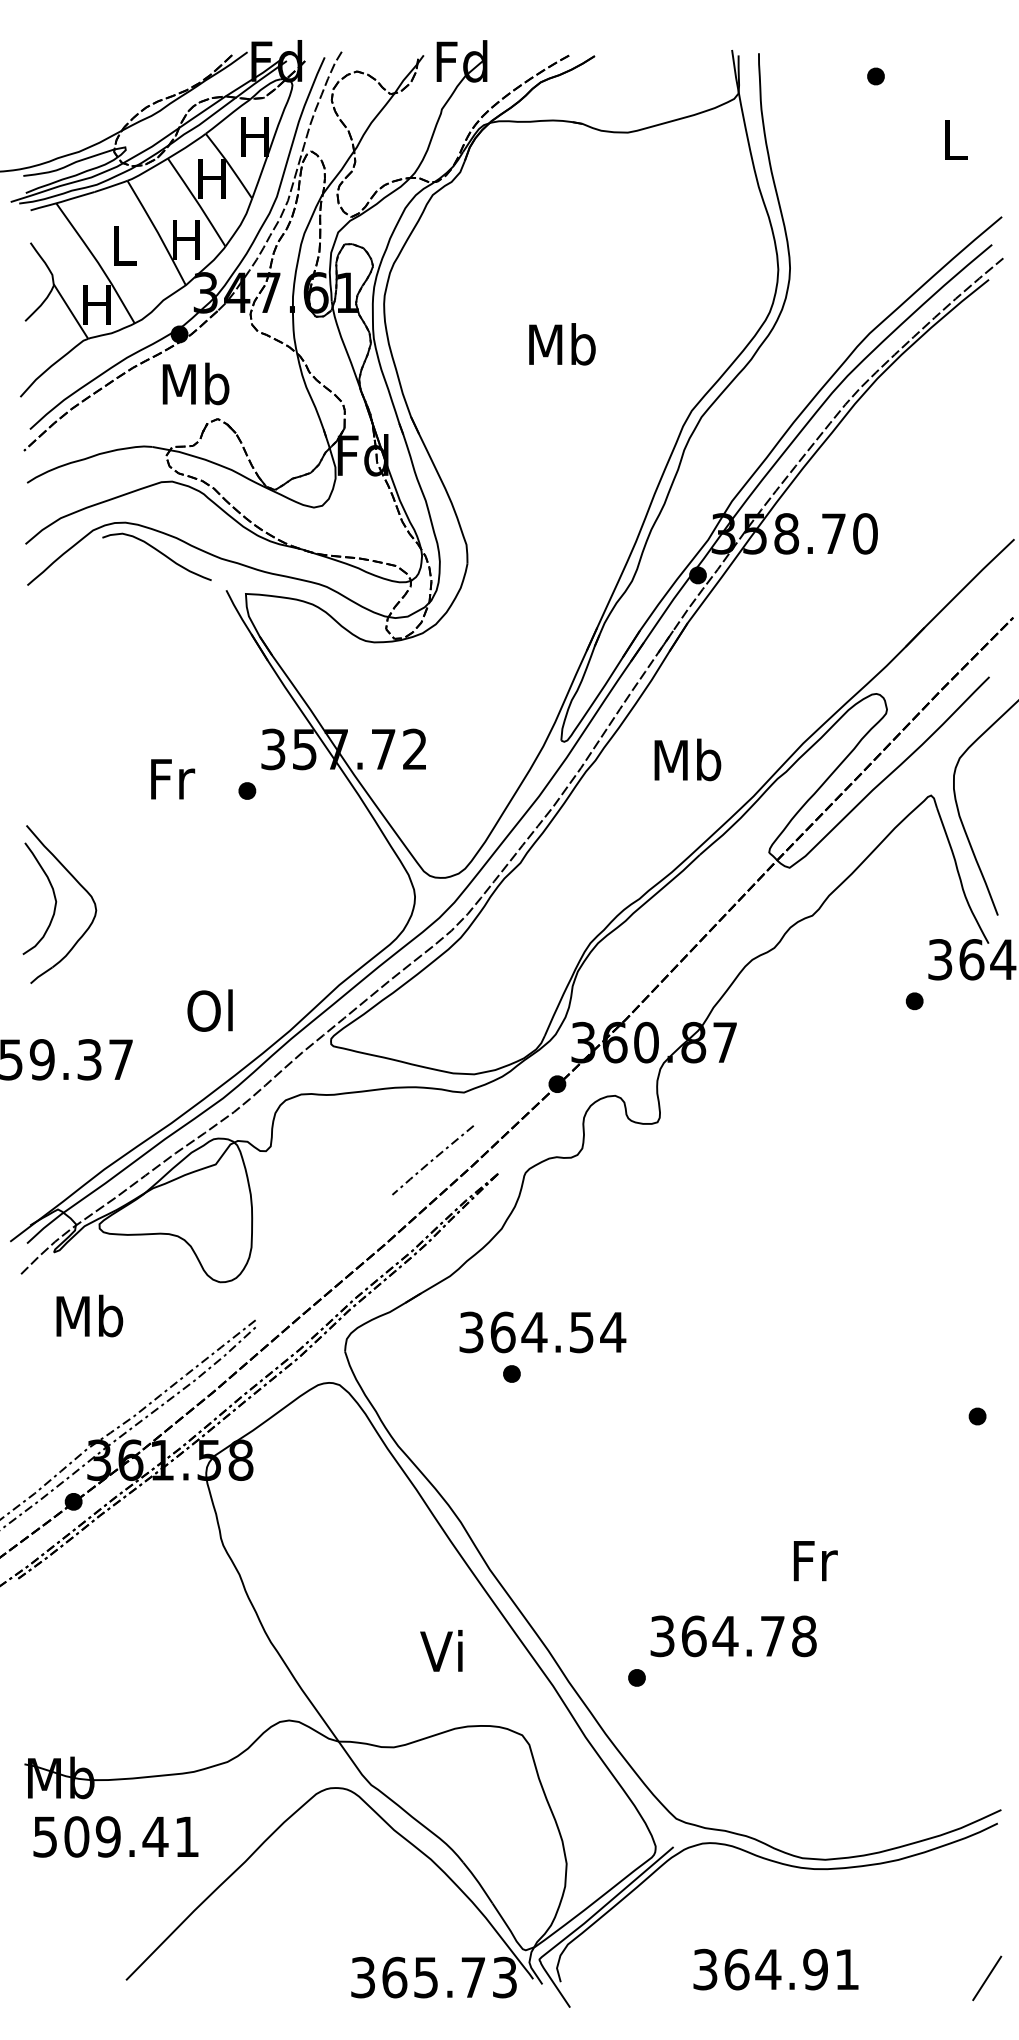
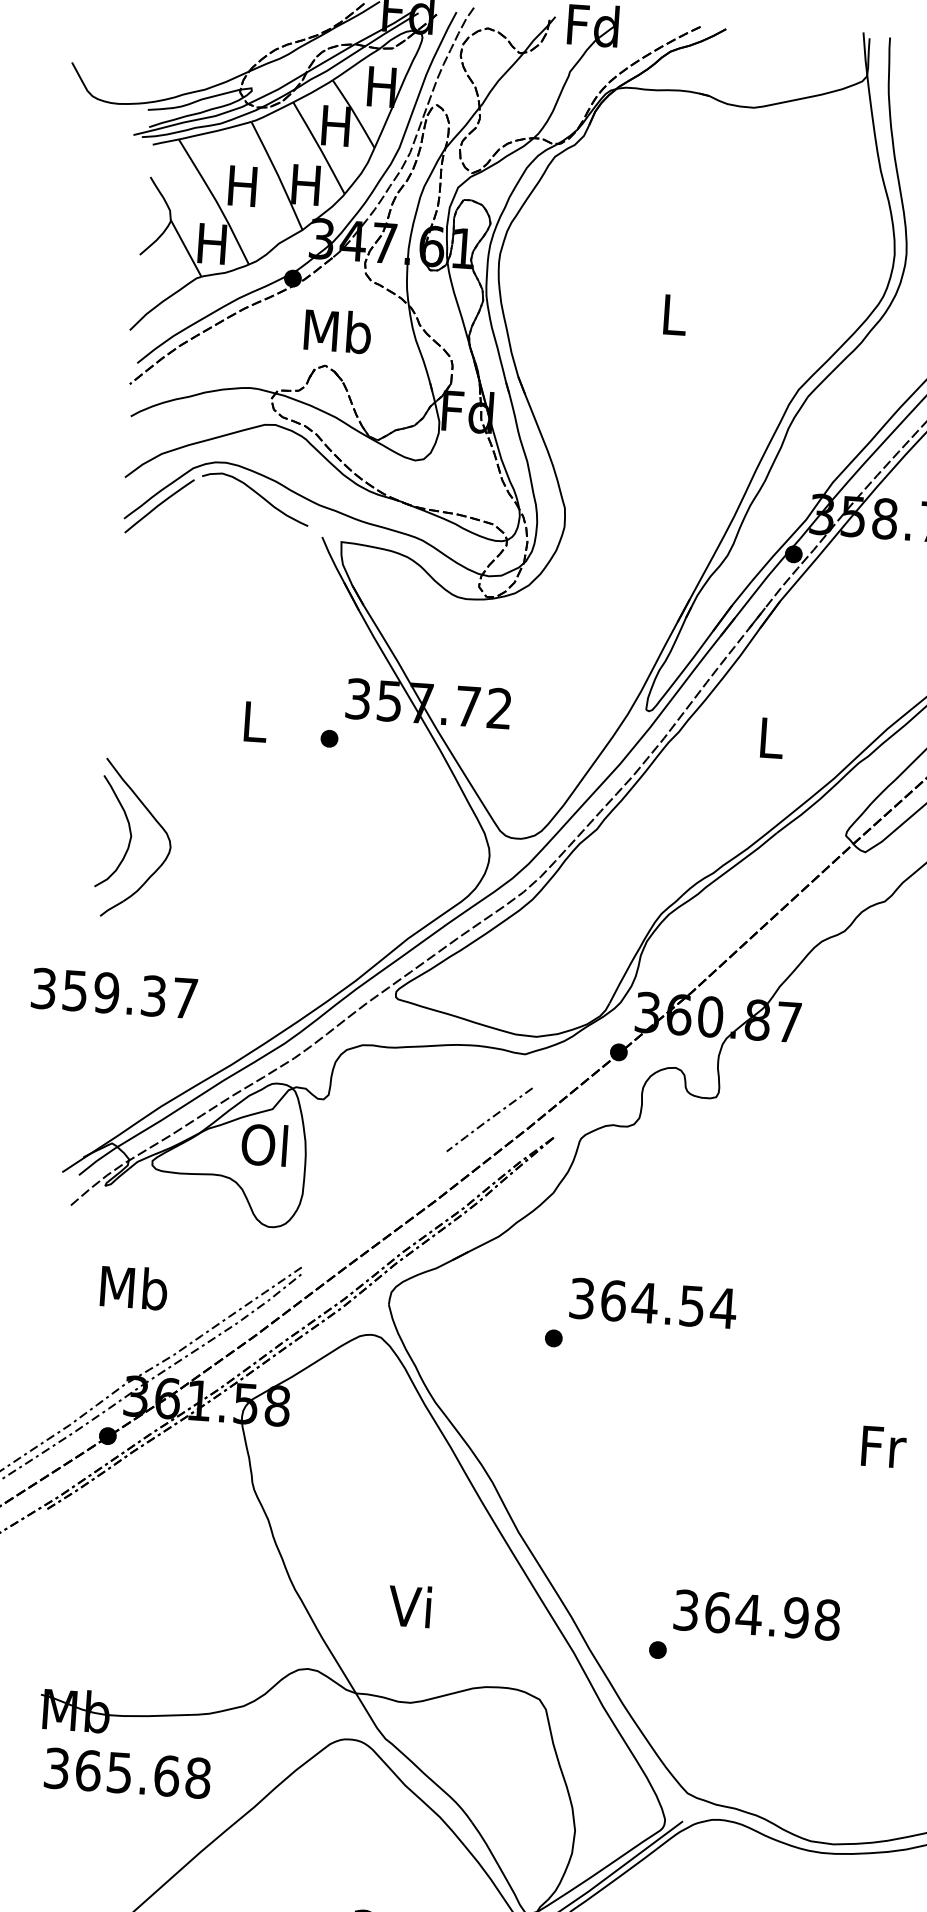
text: (122, 245) -> (242, 186), L -> H
text: (562, 344) -> (674, 314), Mb -> L
text: (195, 383) -> (337, 330), moved
curve: (61, 570) -> (159, 506), added
text: (687, 759) -> (770, 737), Mb -> L
text: (173, 779) -> (256, 722), Fr -> L
text: (209, 1010) -> (263, 1144), moved
text: (89, 1315) -> (133, 1287), moved
text: (542, 1332) -> (652, 1303), moved
text: (815, 1561) -> (883, 1447), moved
text: (772, 1636) -> (795, 1618), 364.78 -> 364.98
text: (441, 1650) -> (409, 1605), moved
text: (116, 1836) -> (127, 1772), 509.41 -> 365.68

